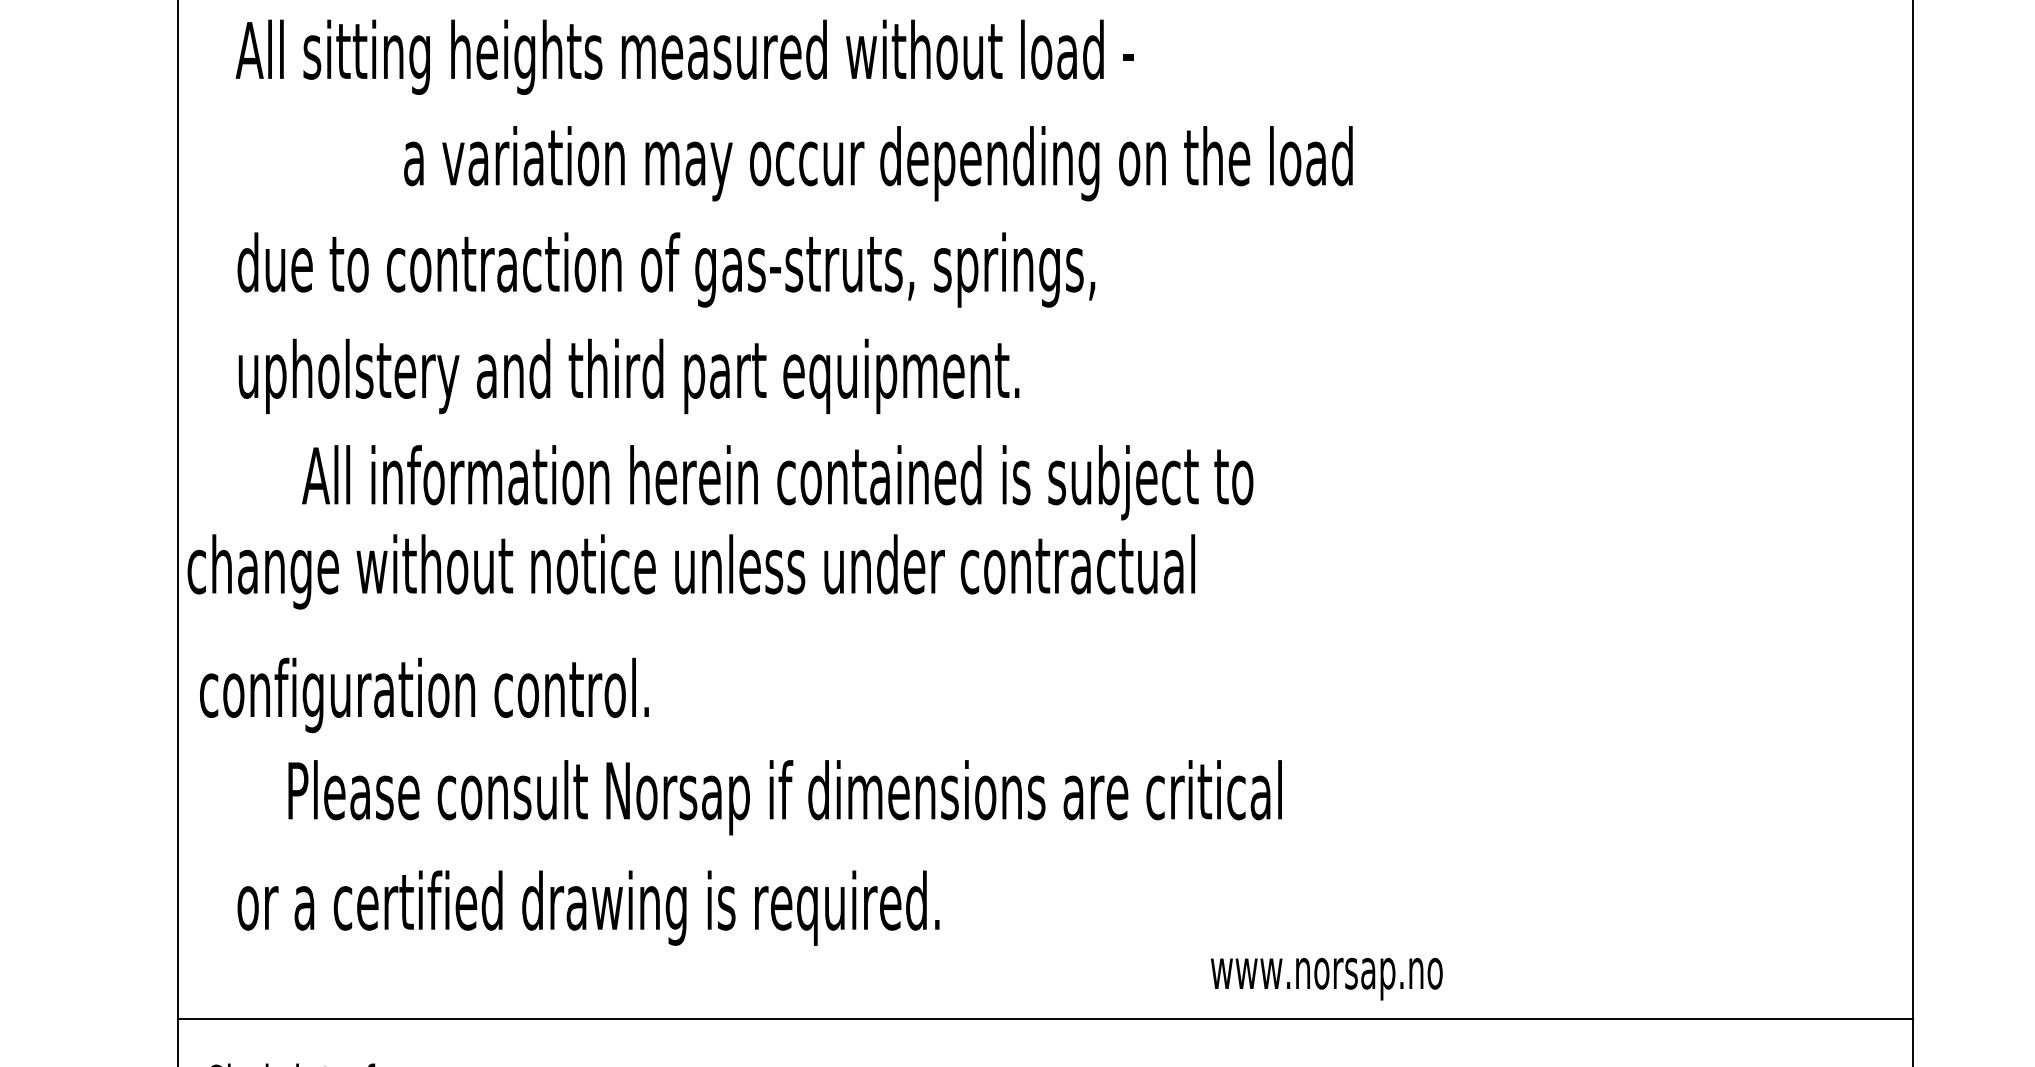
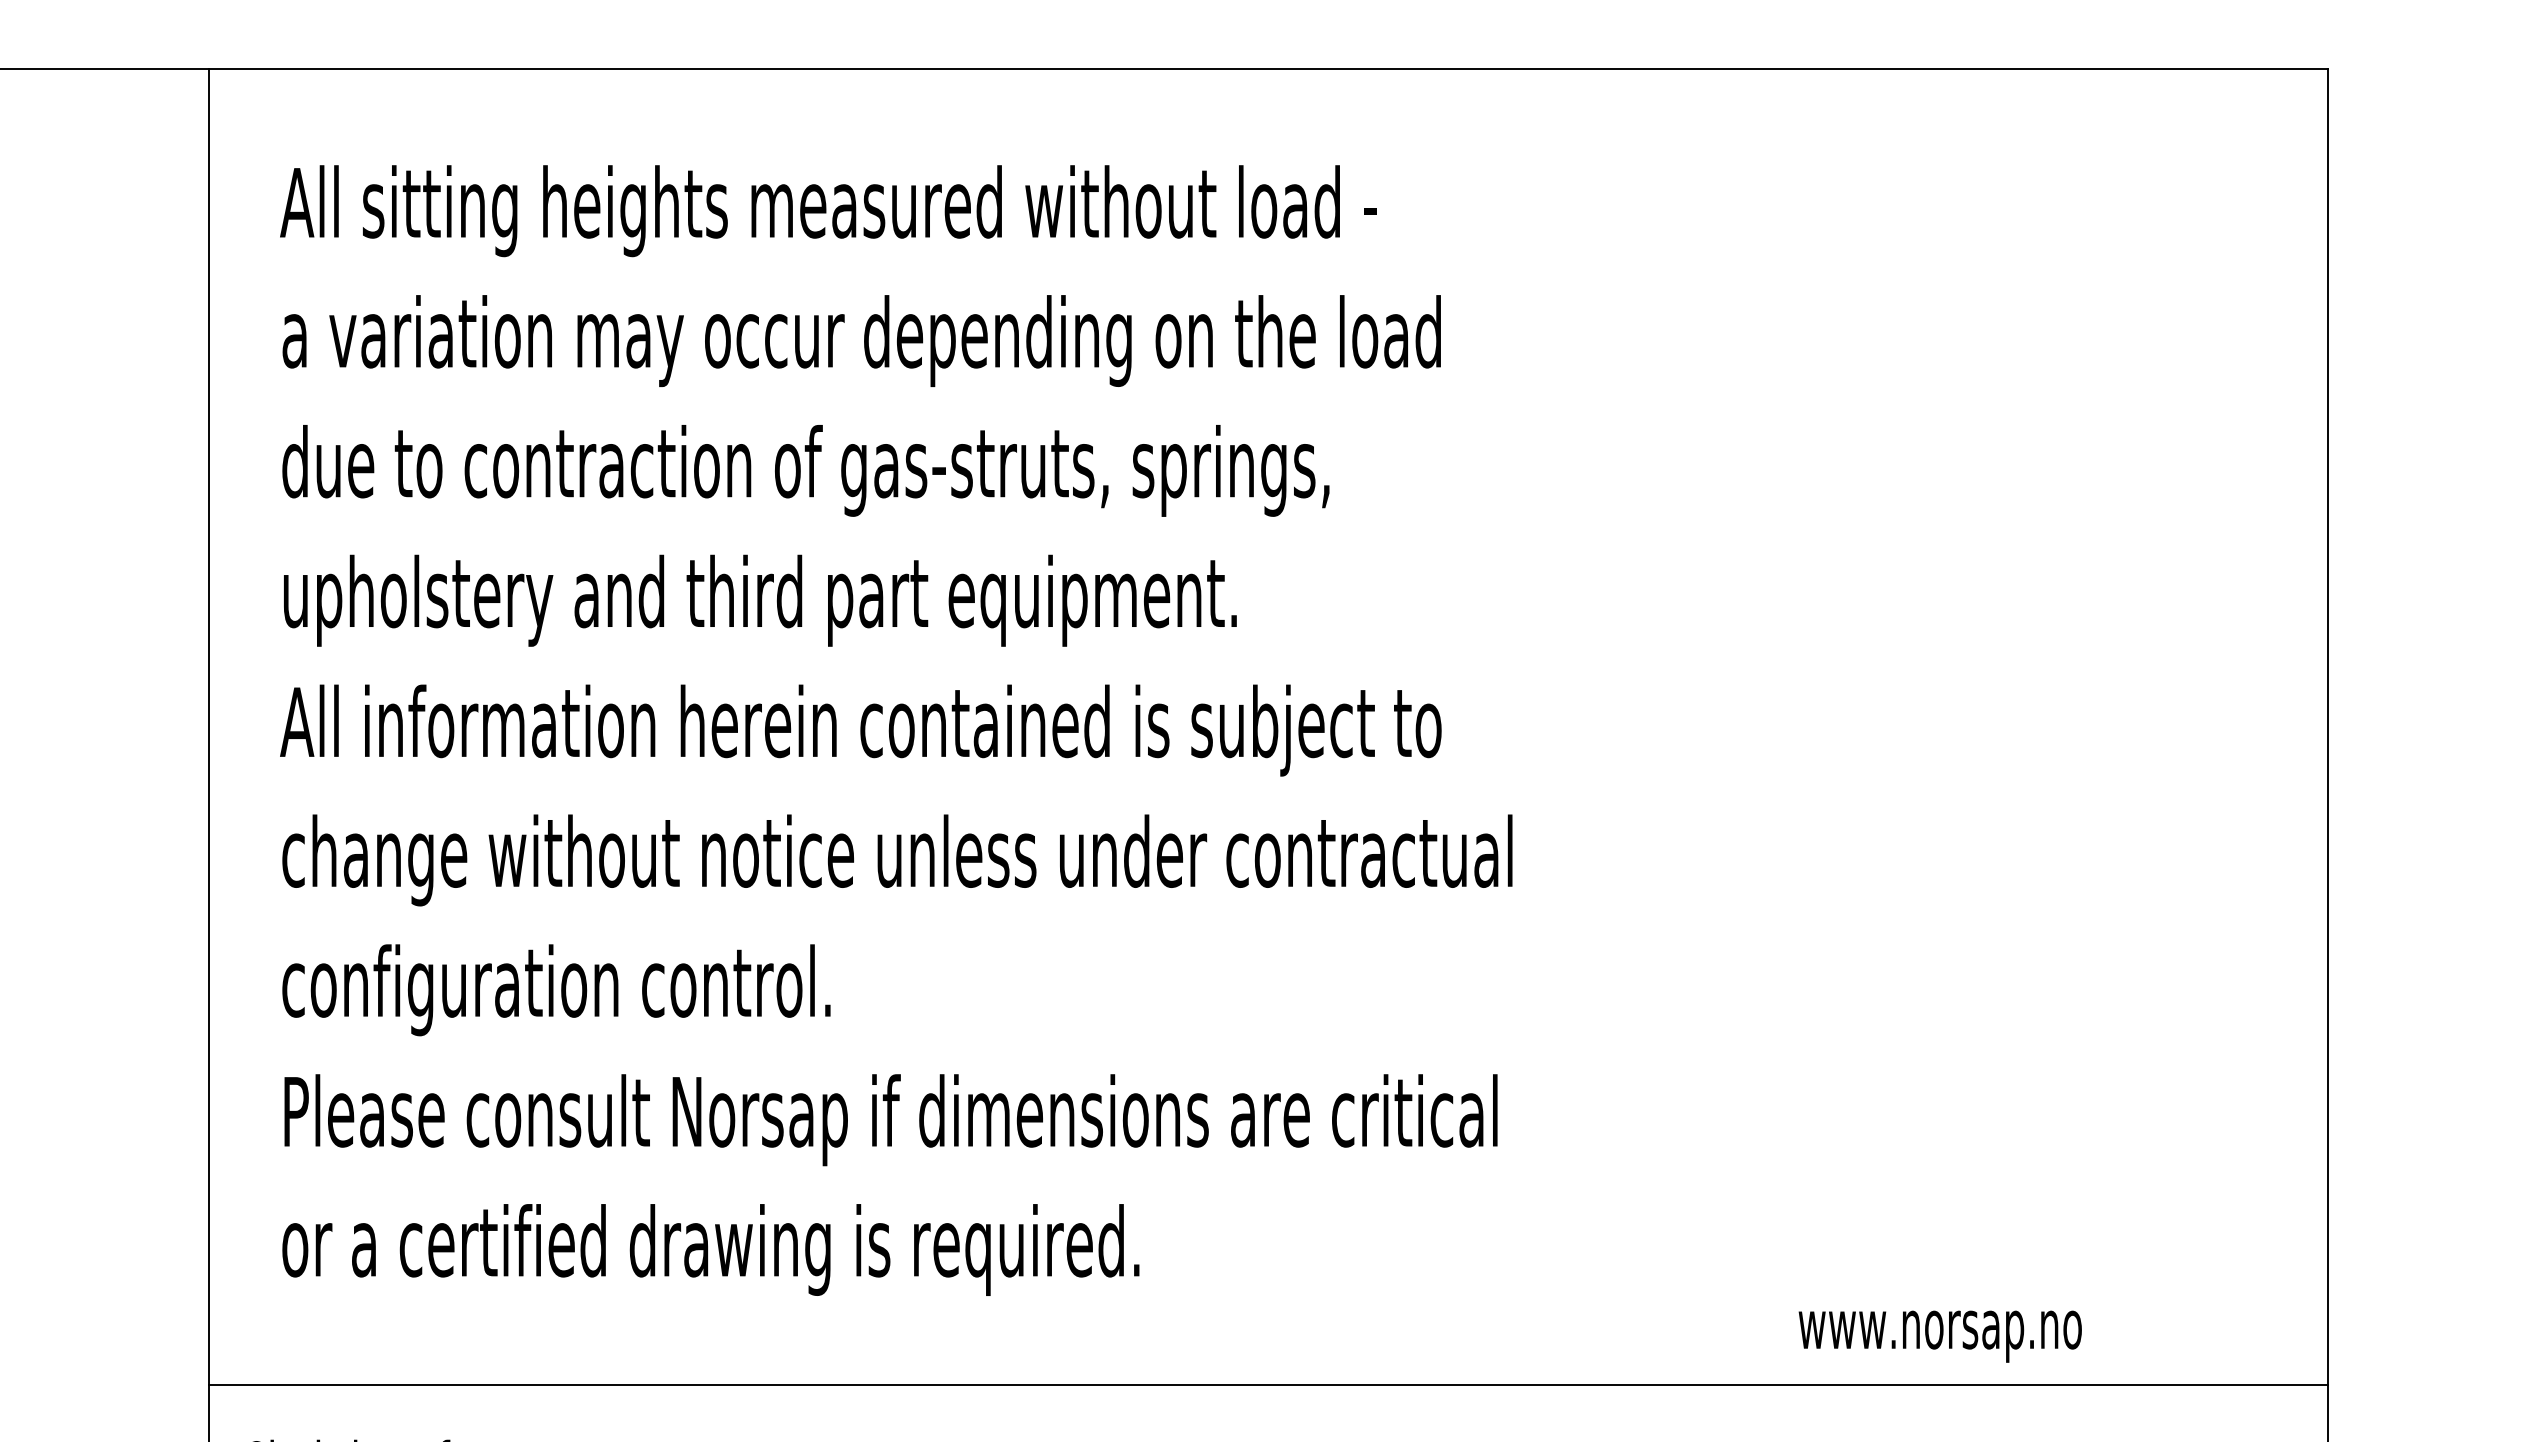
text: (878, 163) -> (861, 340), moved
text: (777, 482) -> (860, 730), moved
text: (691, 571) -> (897, 860), moved
text: (424, 695) -> (556, 990), moved
text: (784, 798) -> (890, 1120), moved
text: (1326, 979) -> (1939, 1336), moved

